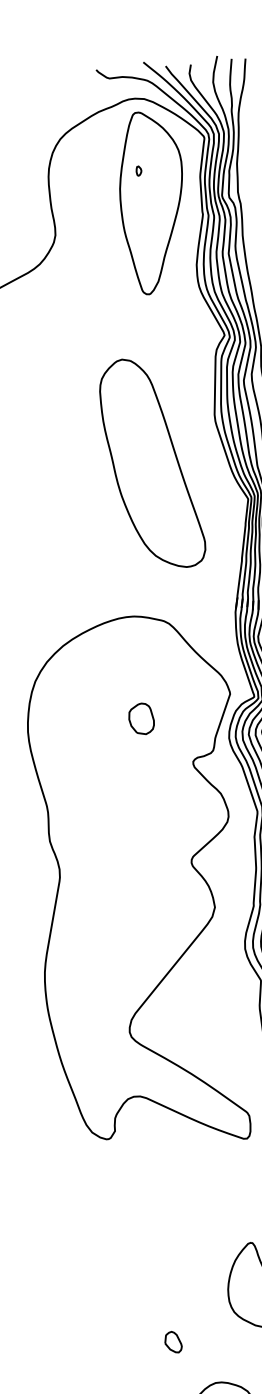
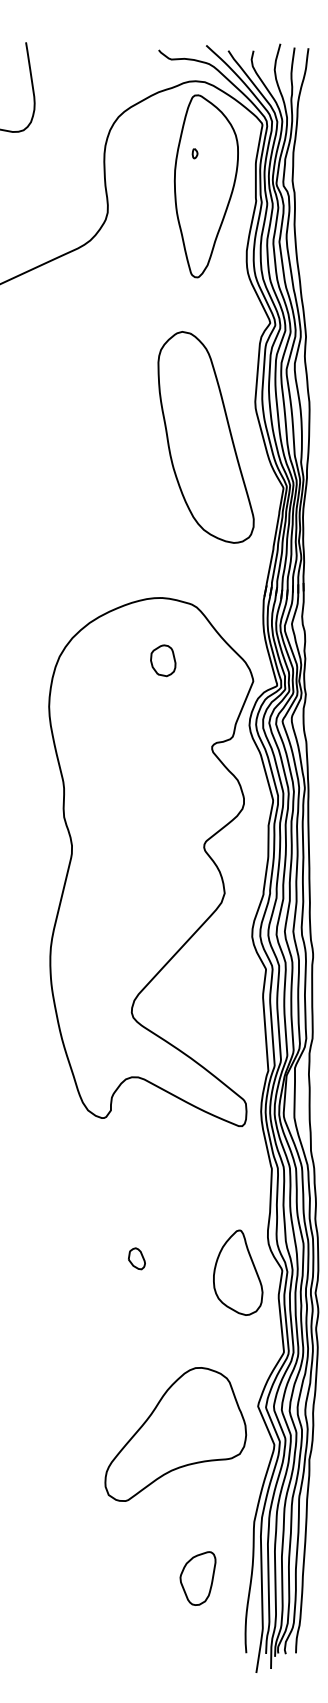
part: (151, 463) -> (205, 437), moved
part: (141, 718) -> (163, 660), moved
part: (172, 1341) -> (136, 1258), moved

